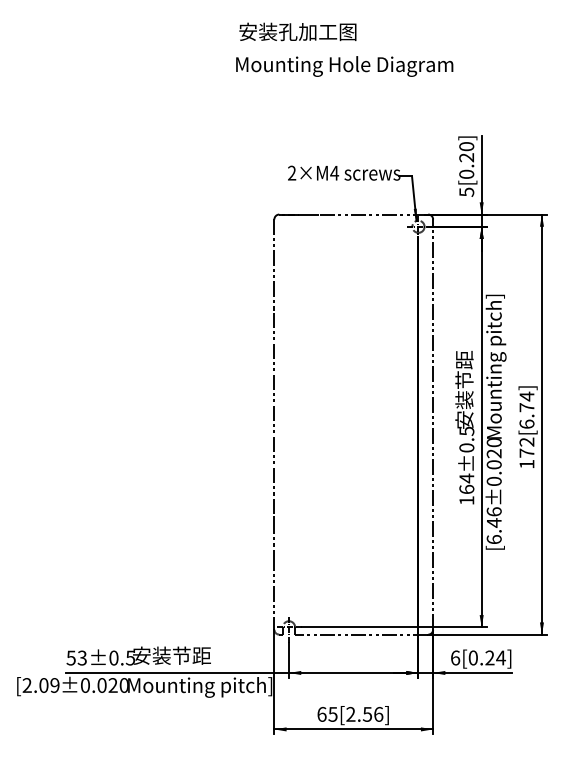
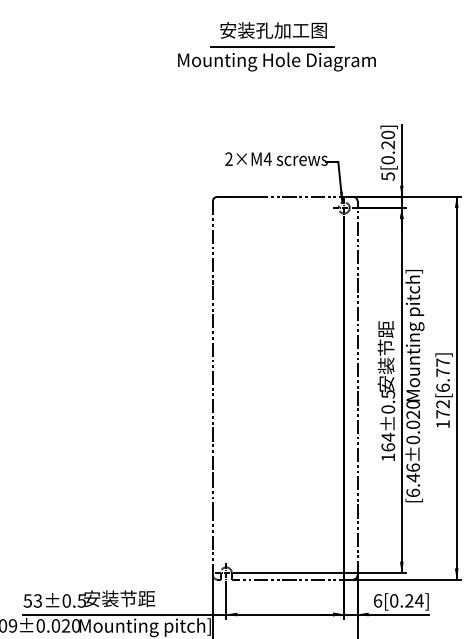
text: (297, 31) -> (273, 30), moved
line: (339, 49) -> (272, 46), added
text: (526, 396) -> (442, 362), 172[6.74] -> 172[6.77]

